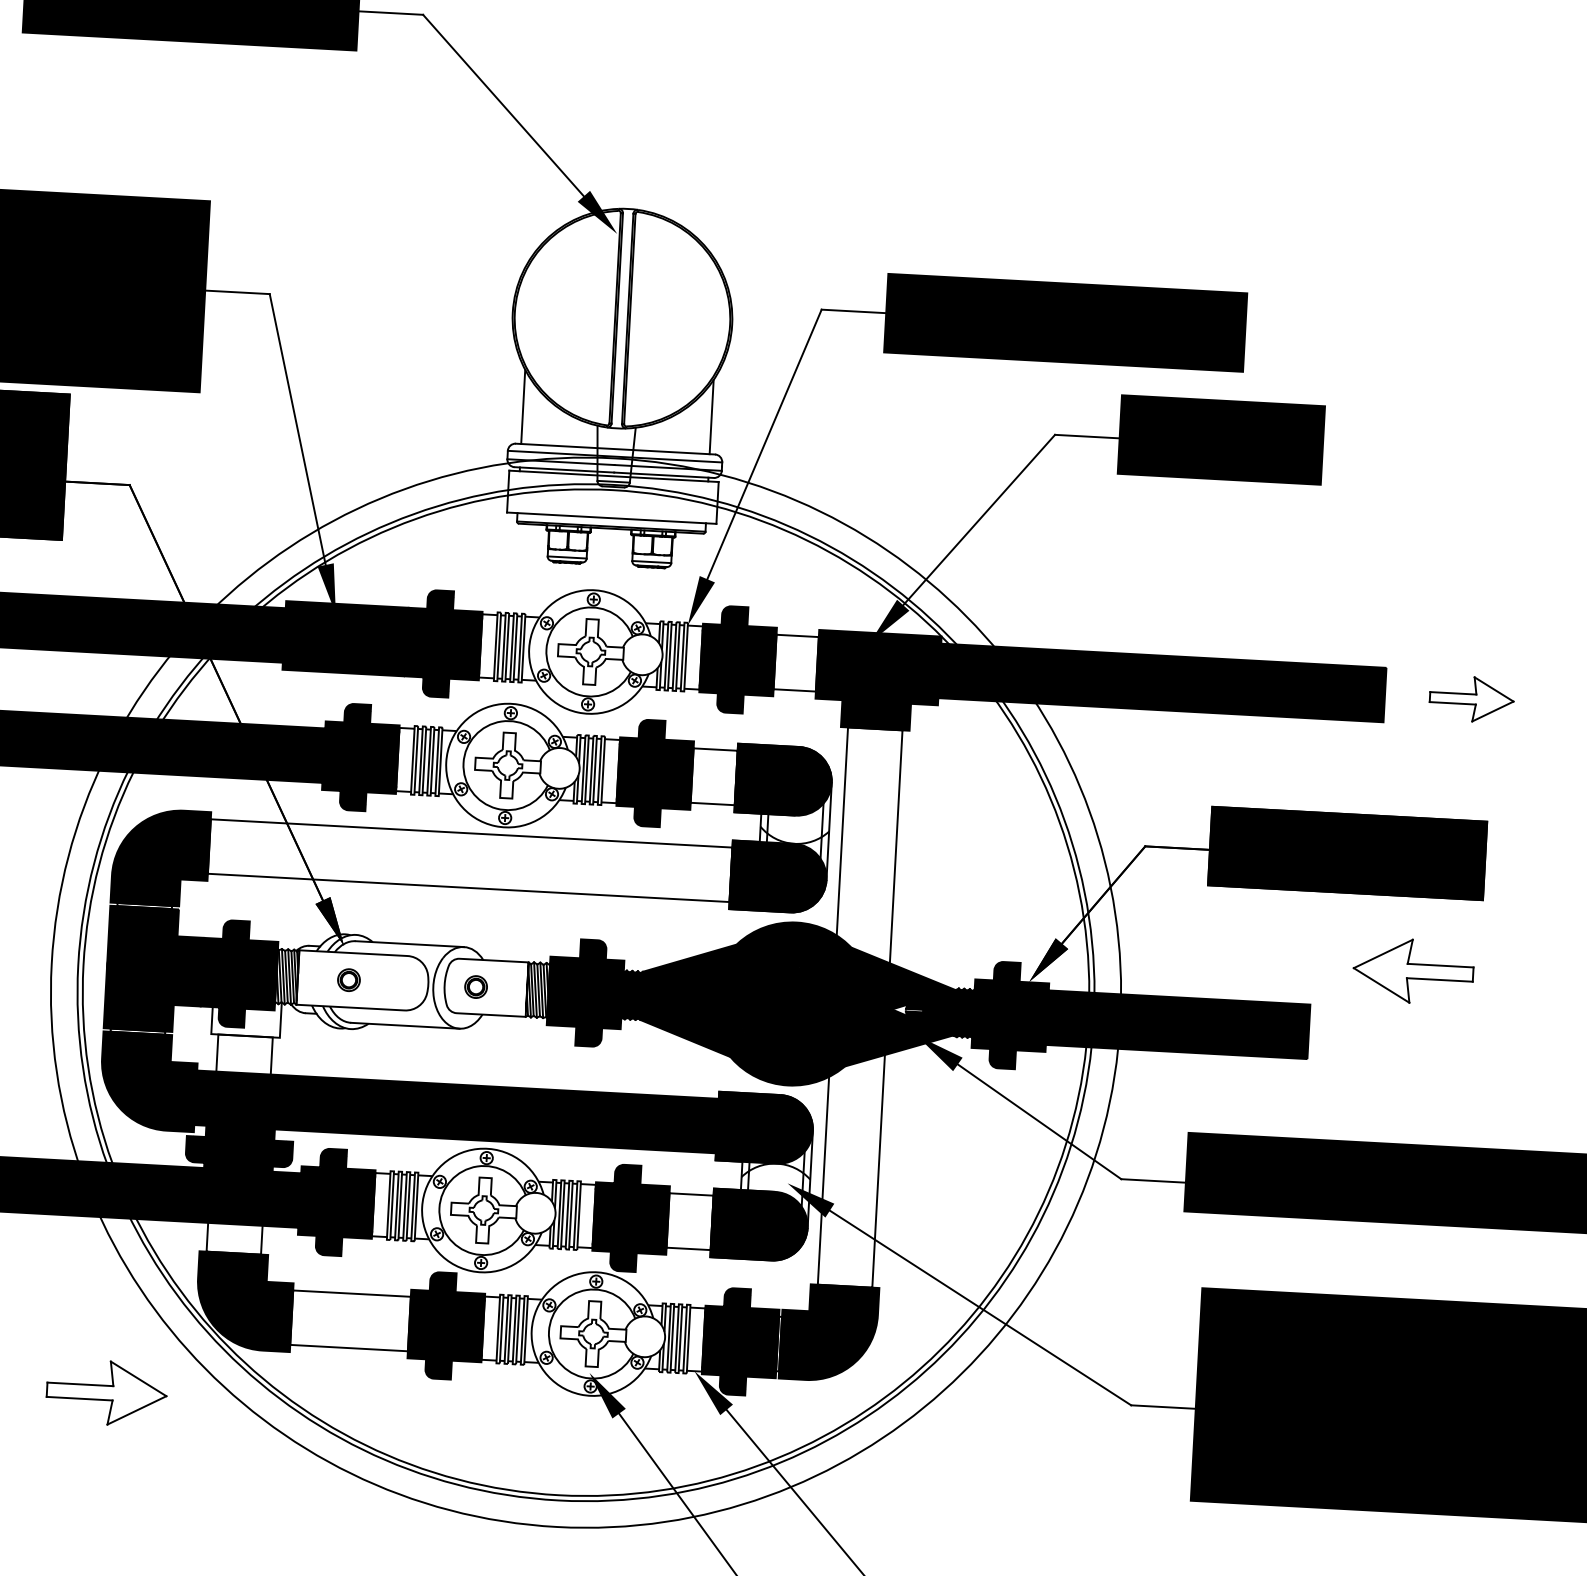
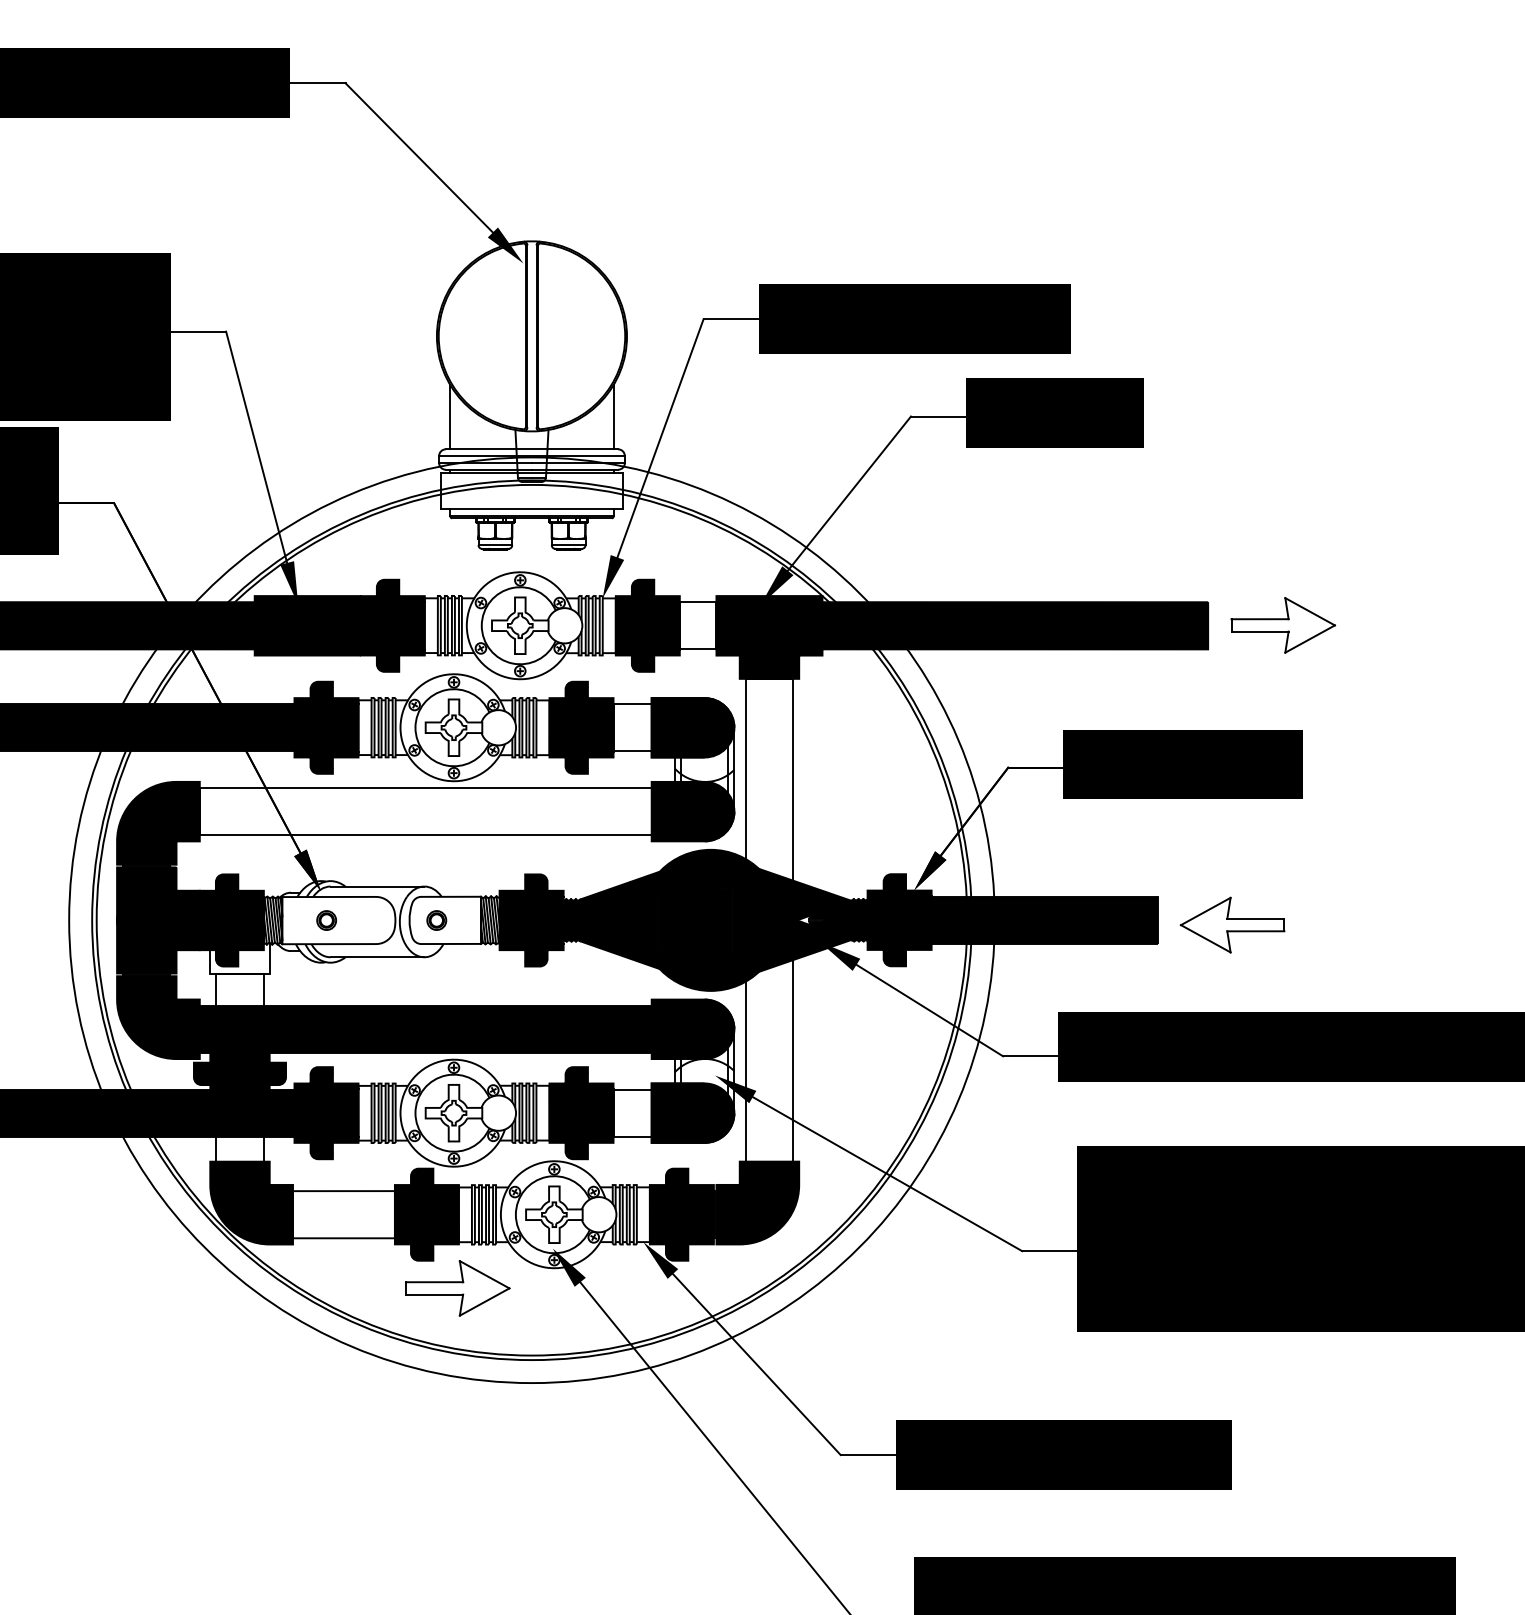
part: (1471, 699) -> (1283, 625), size x1.43
part: (1413, 970) -> (1232, 924), moved
part: (106, 1393) -> (457, 1288), moved

